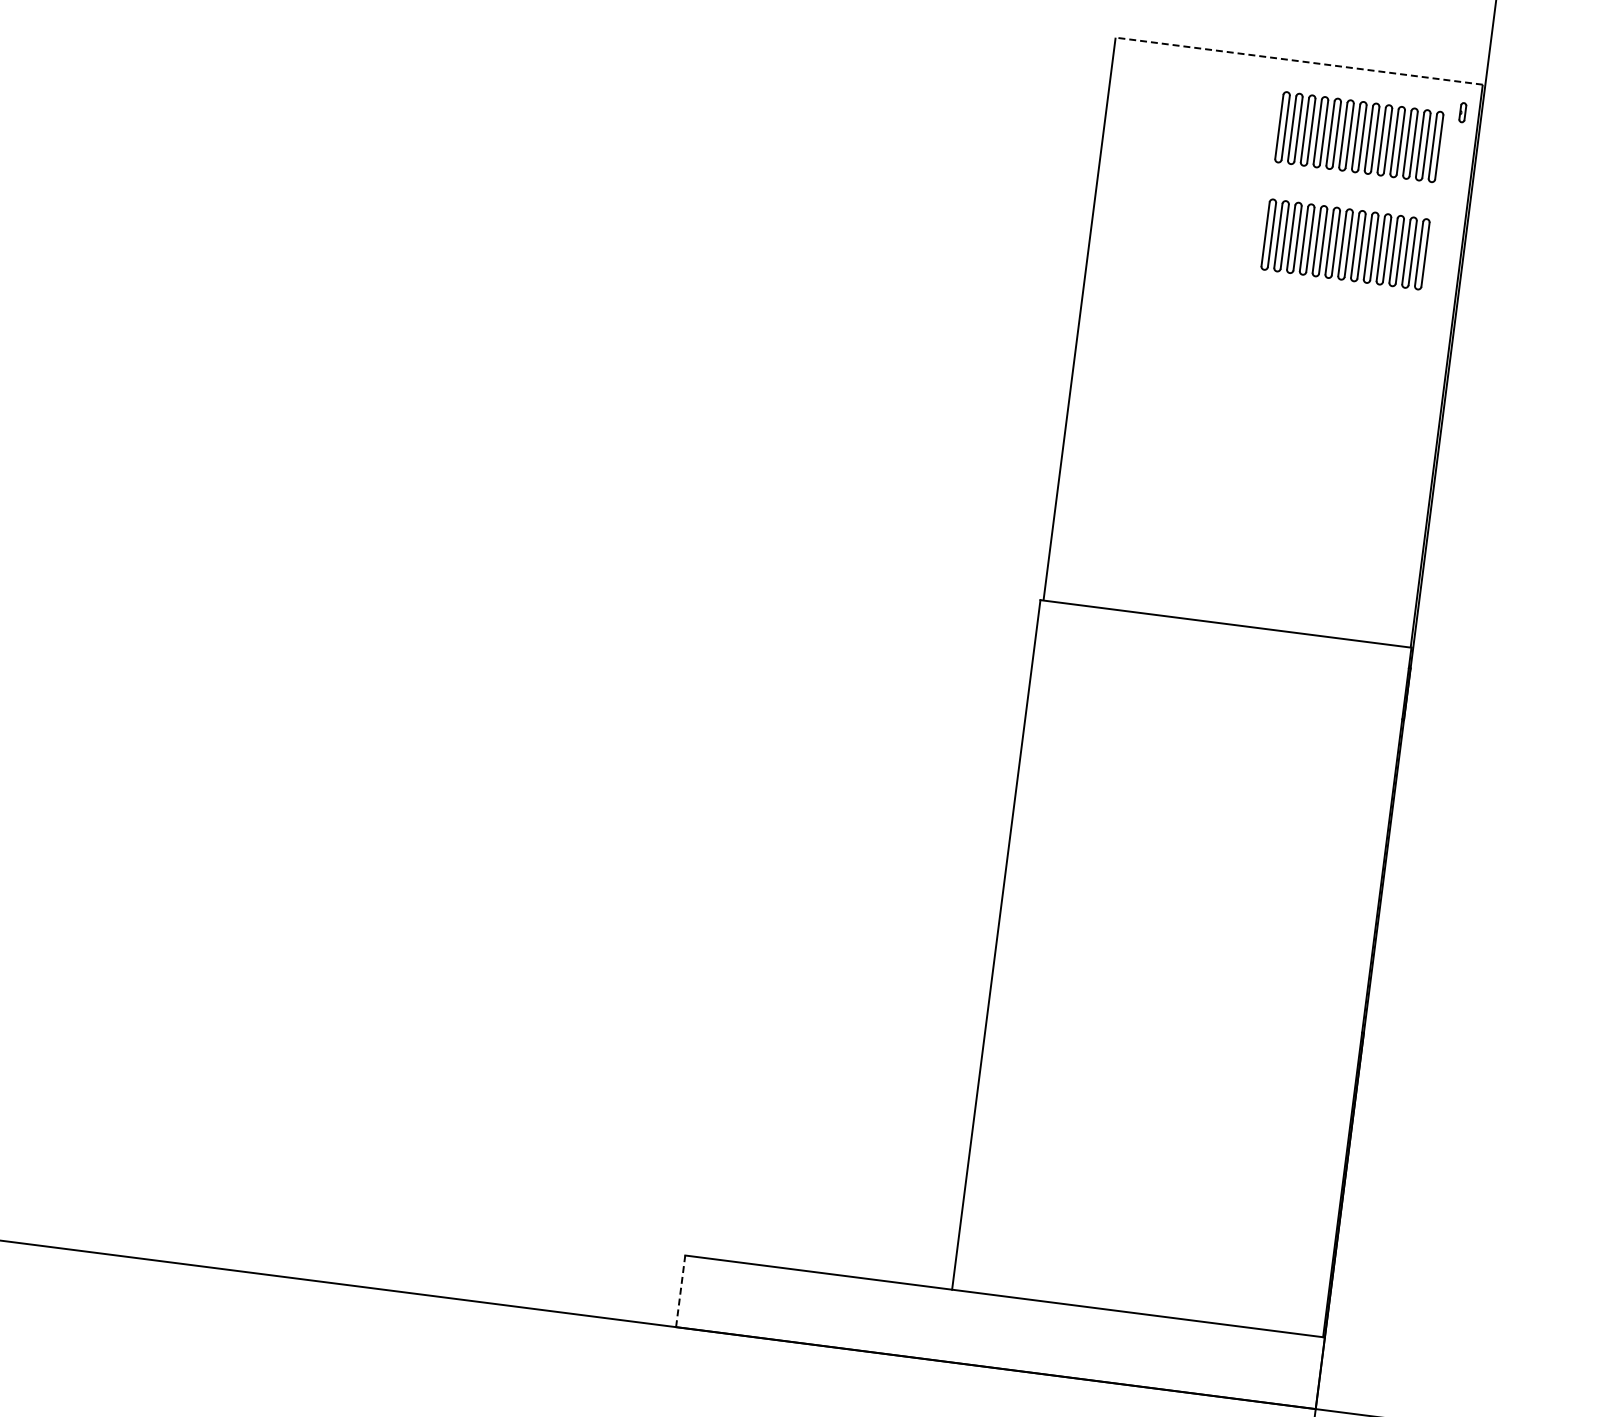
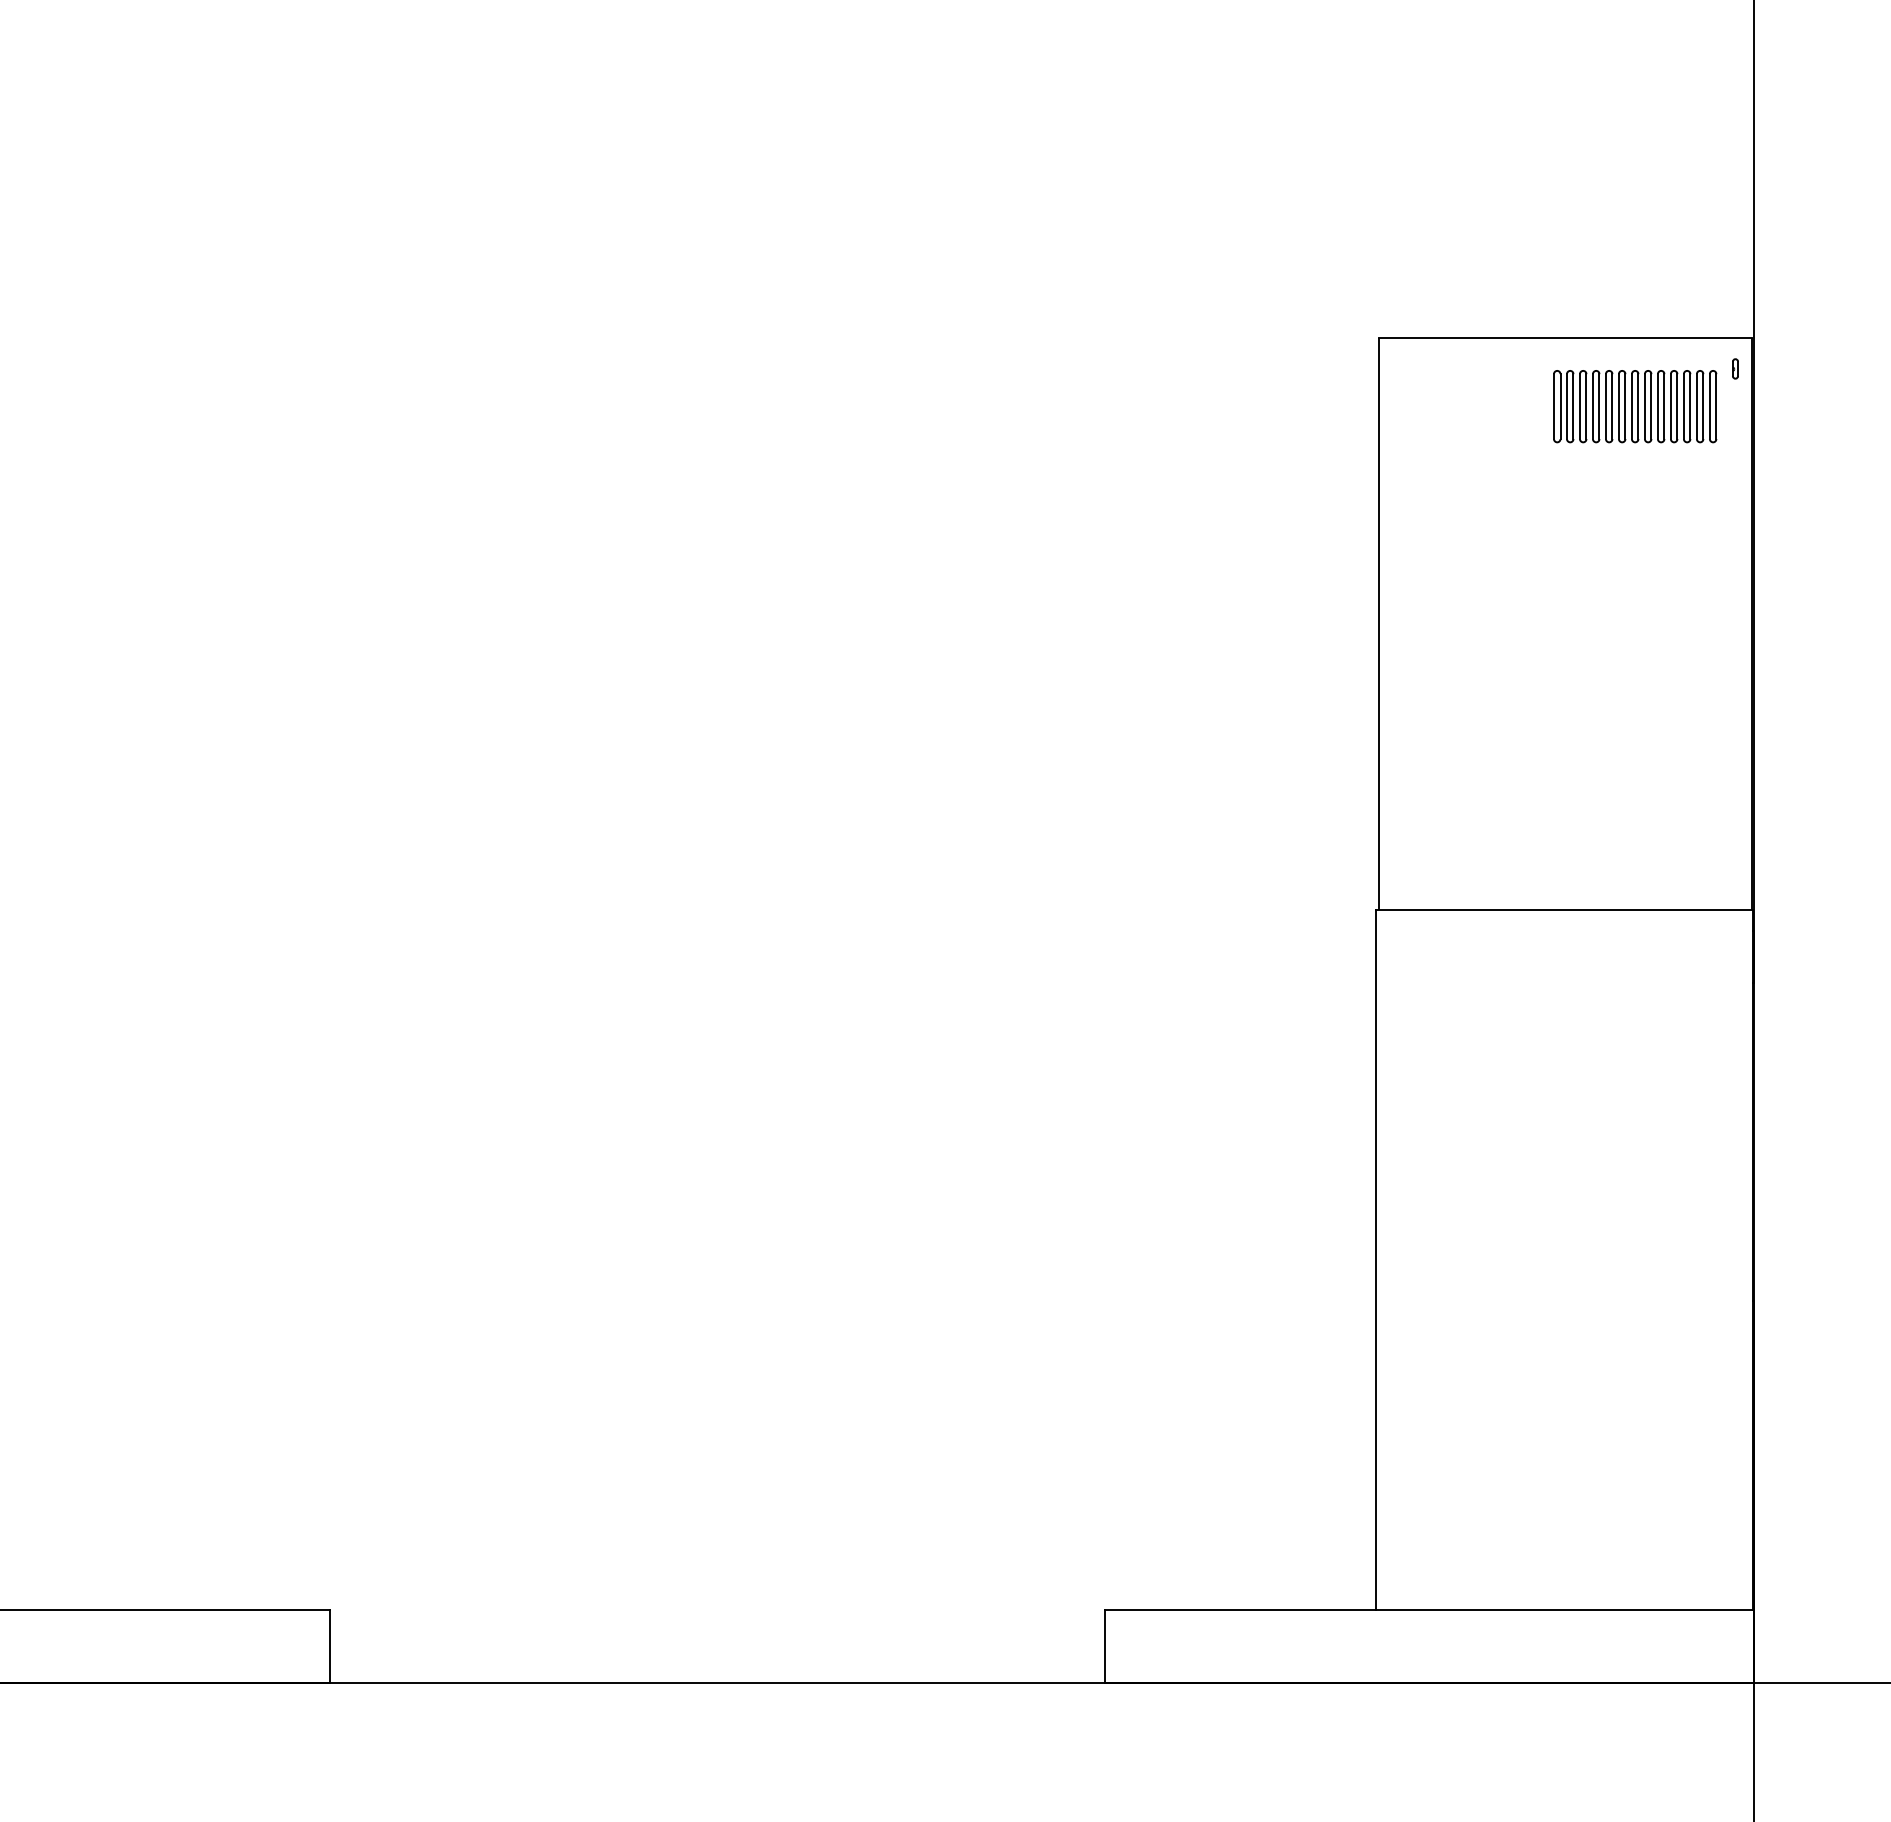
line: (1298, 61) -> (1564, 338), dashed -> solid
part: (1345, 244) -> (1635, 515), removed
line: (680, 1291) -> (1104, 1646), dashed -> solid

